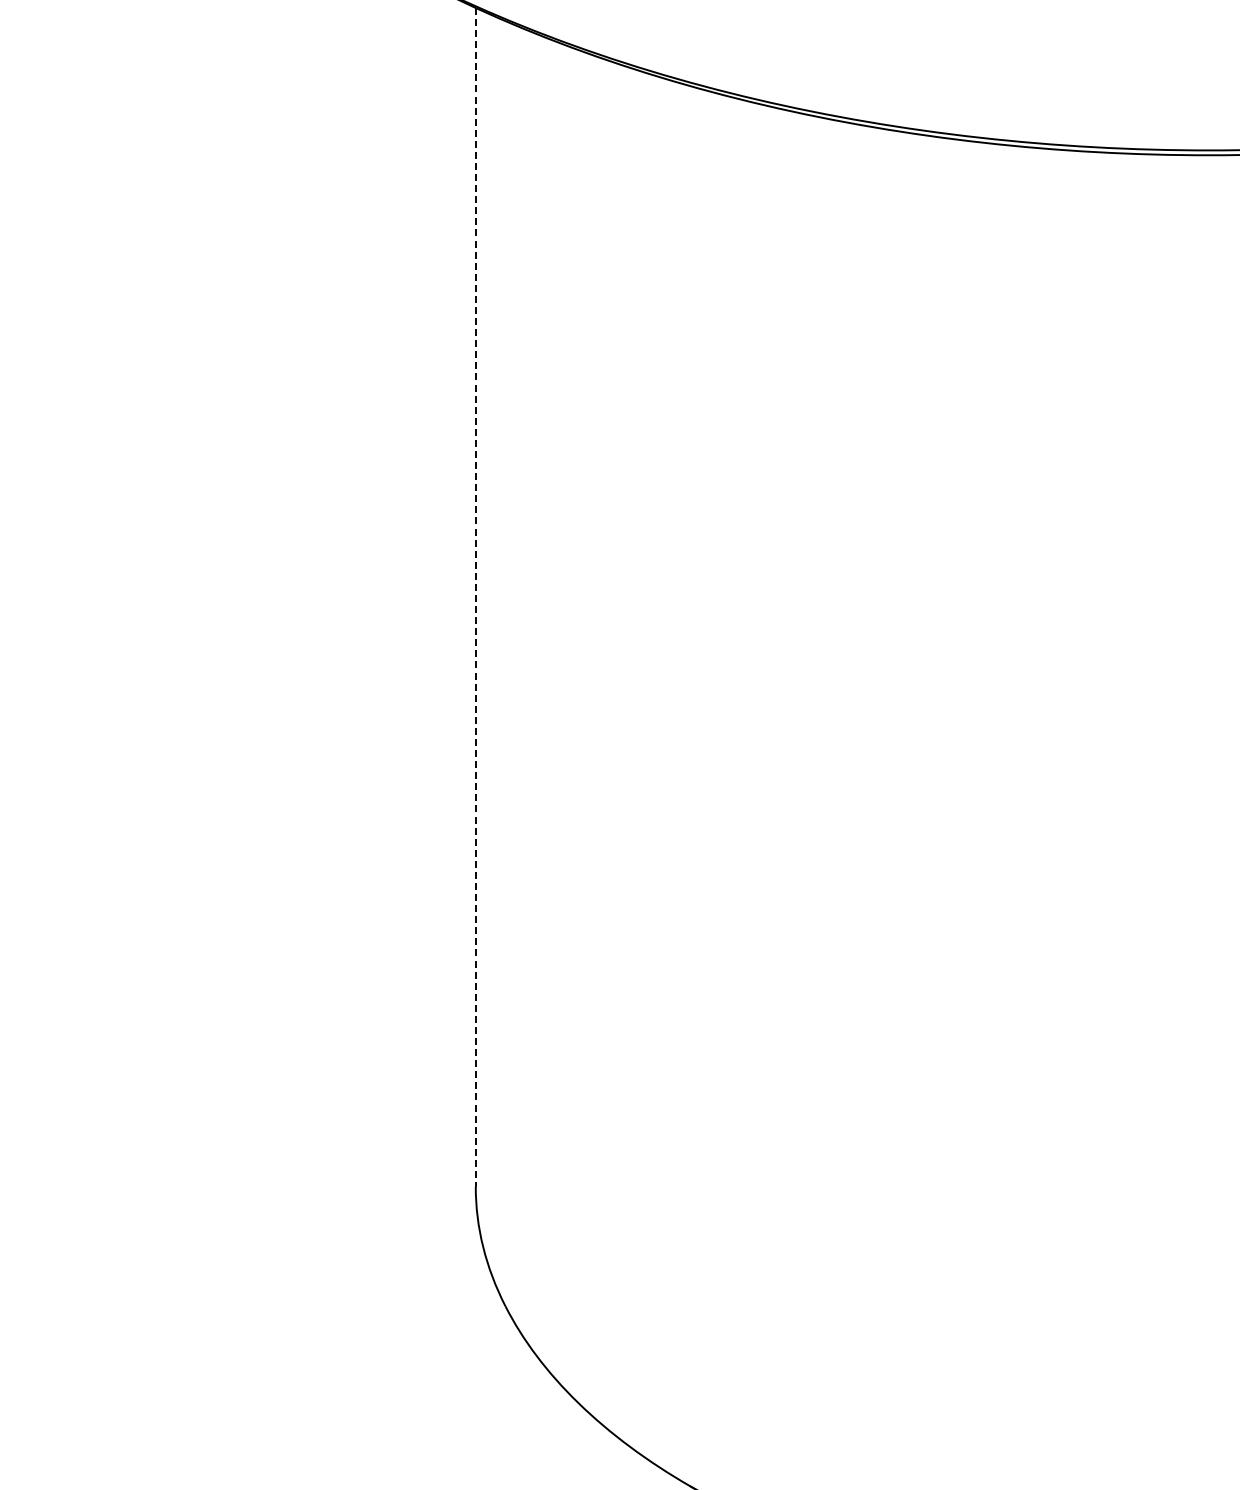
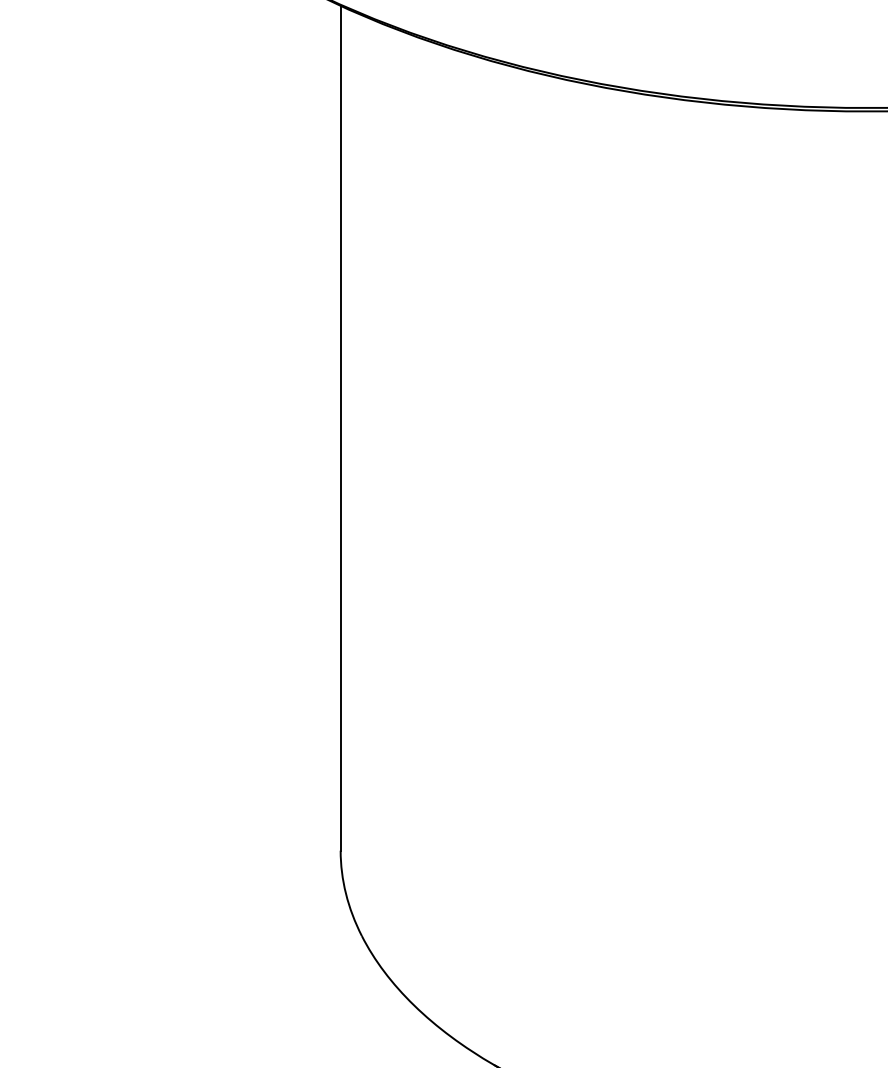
line: (475, 597) -> (340, 428), dashed -> solid

